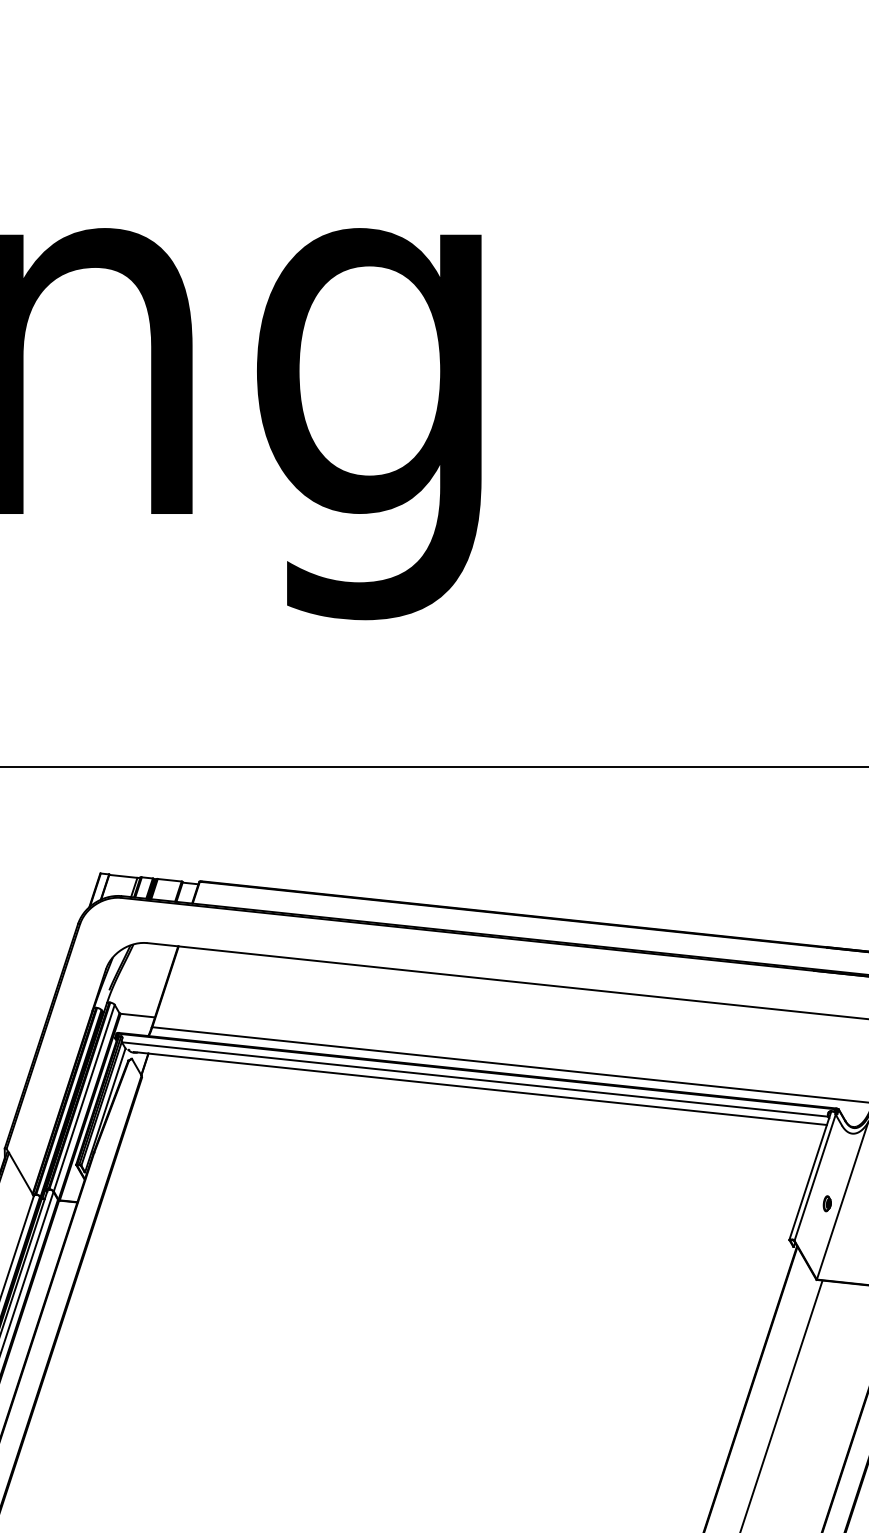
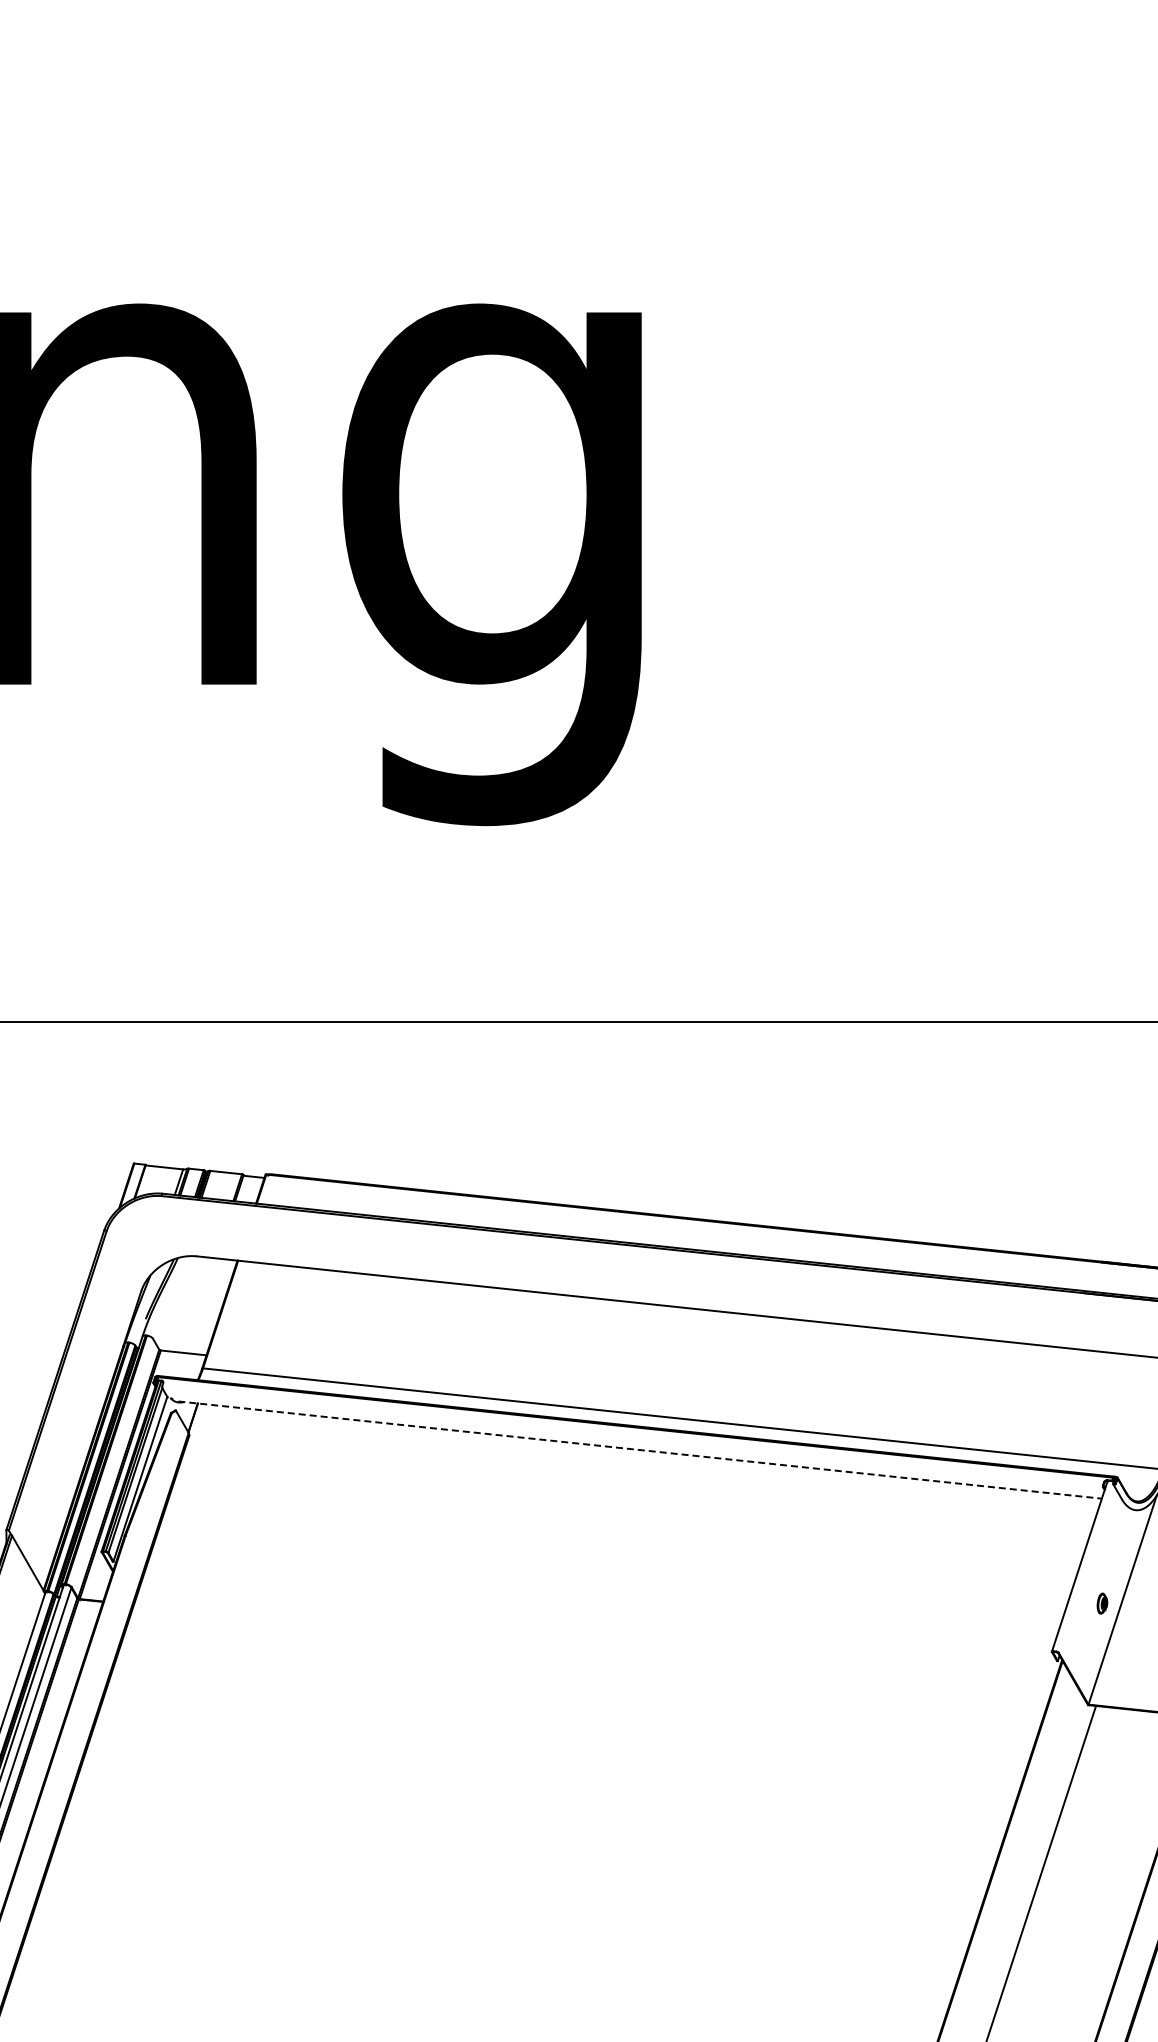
line: (474, 1079) -> (632, 1437), removed
line: (480, 1088) -> (640, 1450), solid -> dashed
line: (83, 1097) -> (111, 1462), removed
line: (814, 1177) -> (1085, 1568), removed

